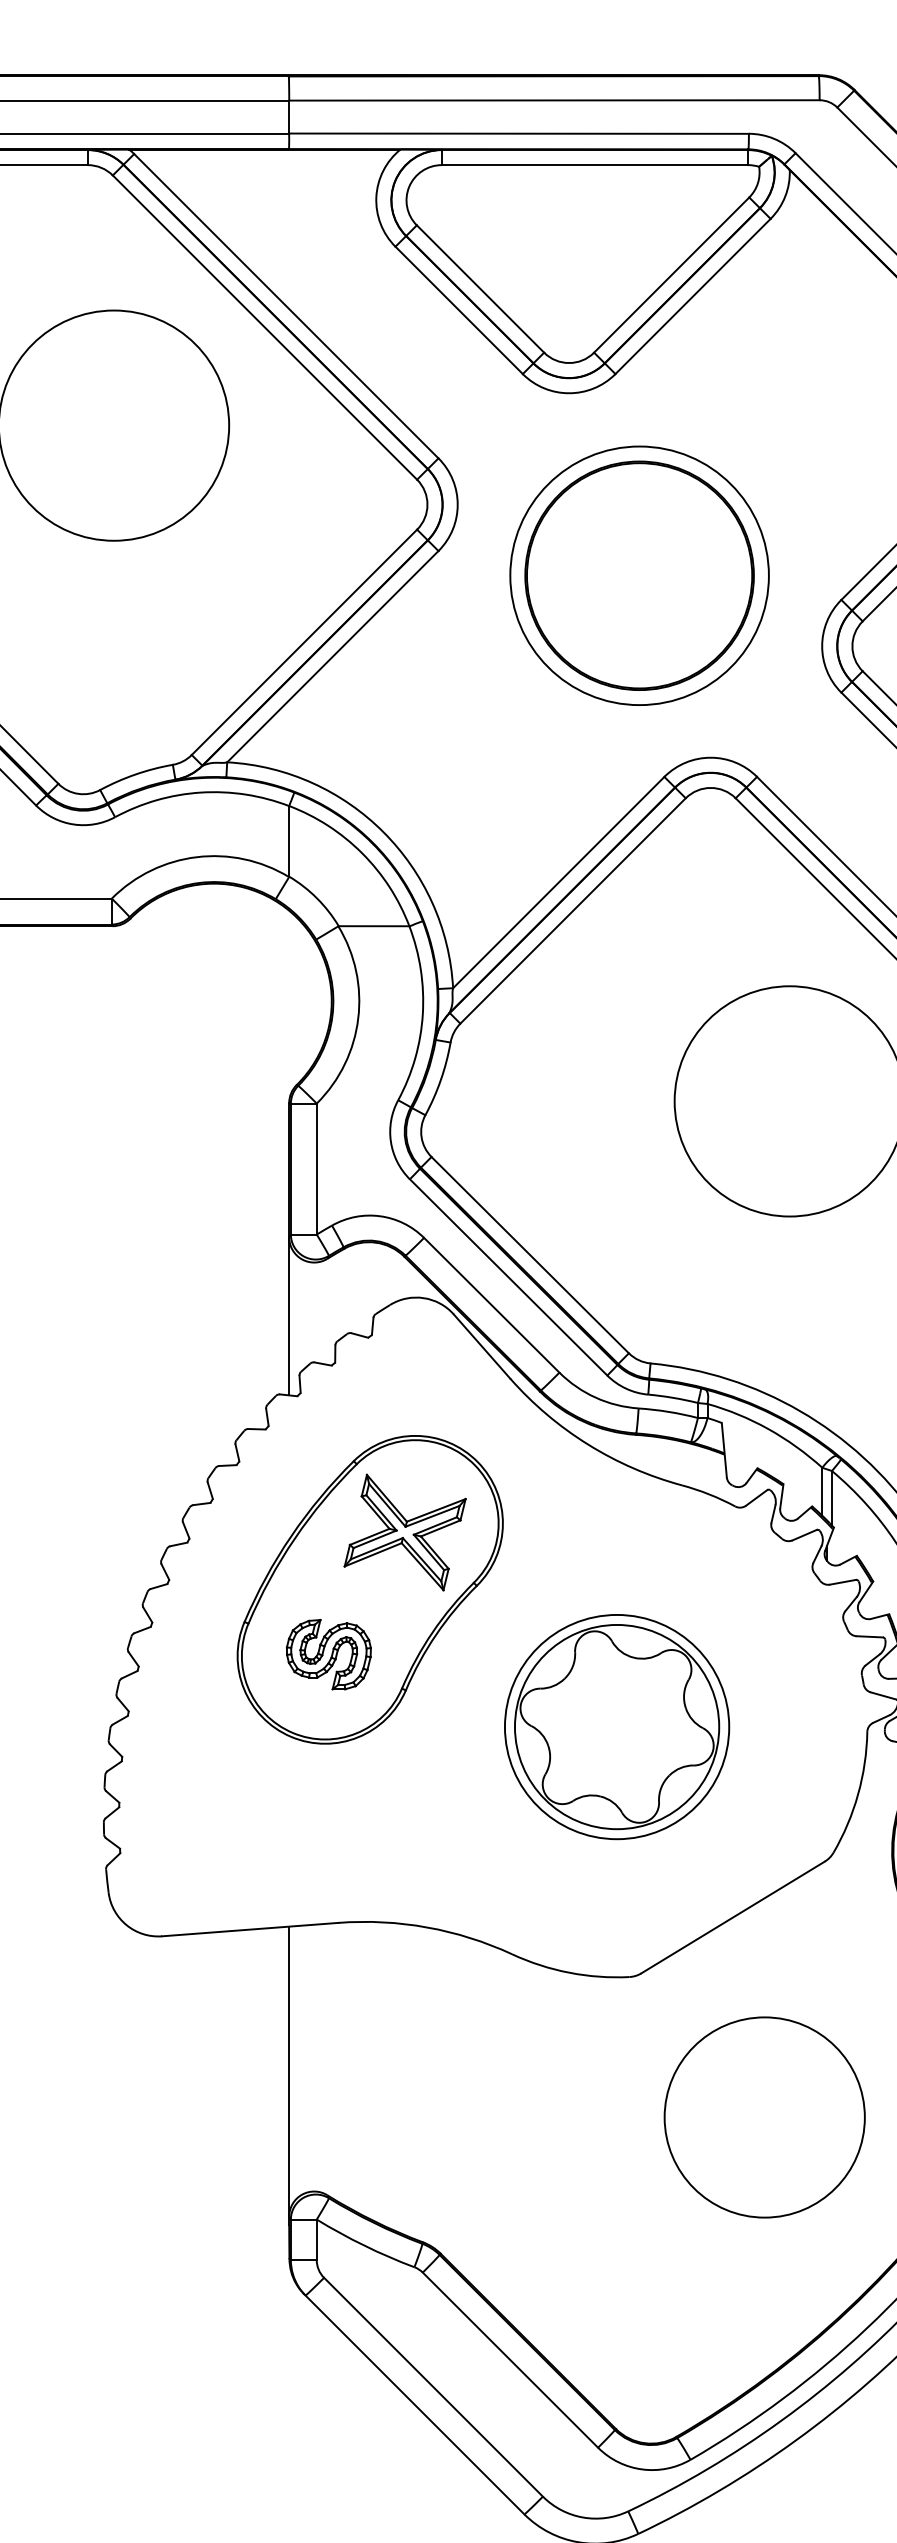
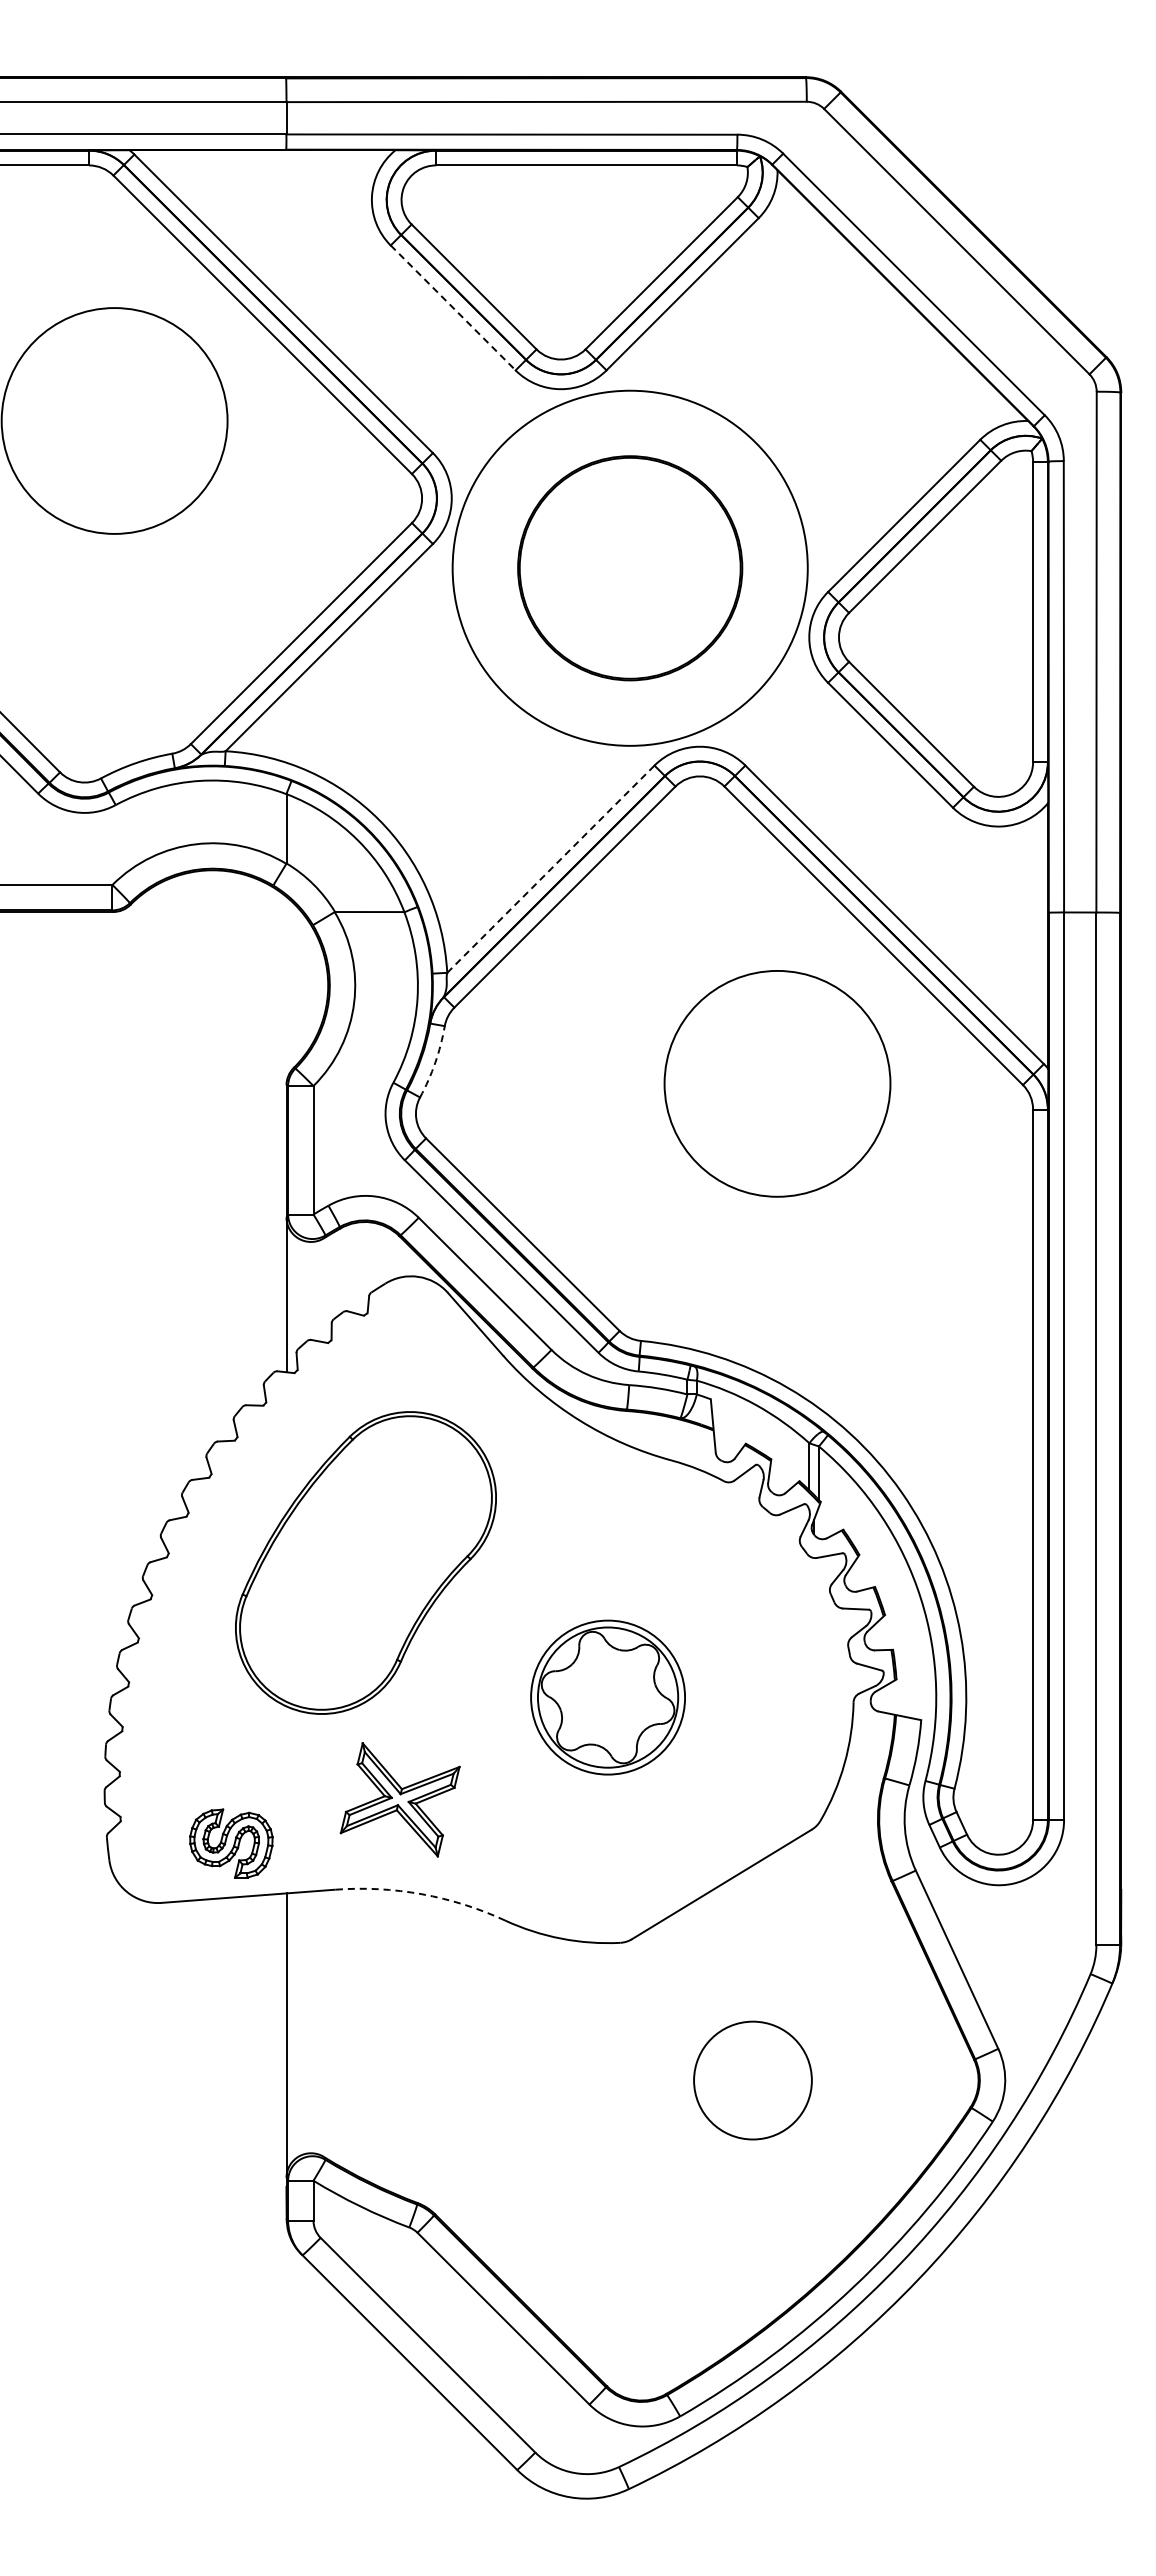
line: (459, 310) -> (453, 308), solid -> dashed
circle: (639, 576) -> (630, 568), size x1.4
line: (558, 882) -> (550, 869), solid -> dashed
arc: (441, 1079) -> (435, 1062), solid -> dashed
part: (404, 1532) -> (399, 1799), moved
part: (328, 1654) -> (231, 1843), moved
part: (616, 1726) -> (607, 1697), size x0.7
arc: (426, 1927) -> (421, 1894), solid -> dashed
circle: (764, 2117) -> (752, 2080), size x0.6

